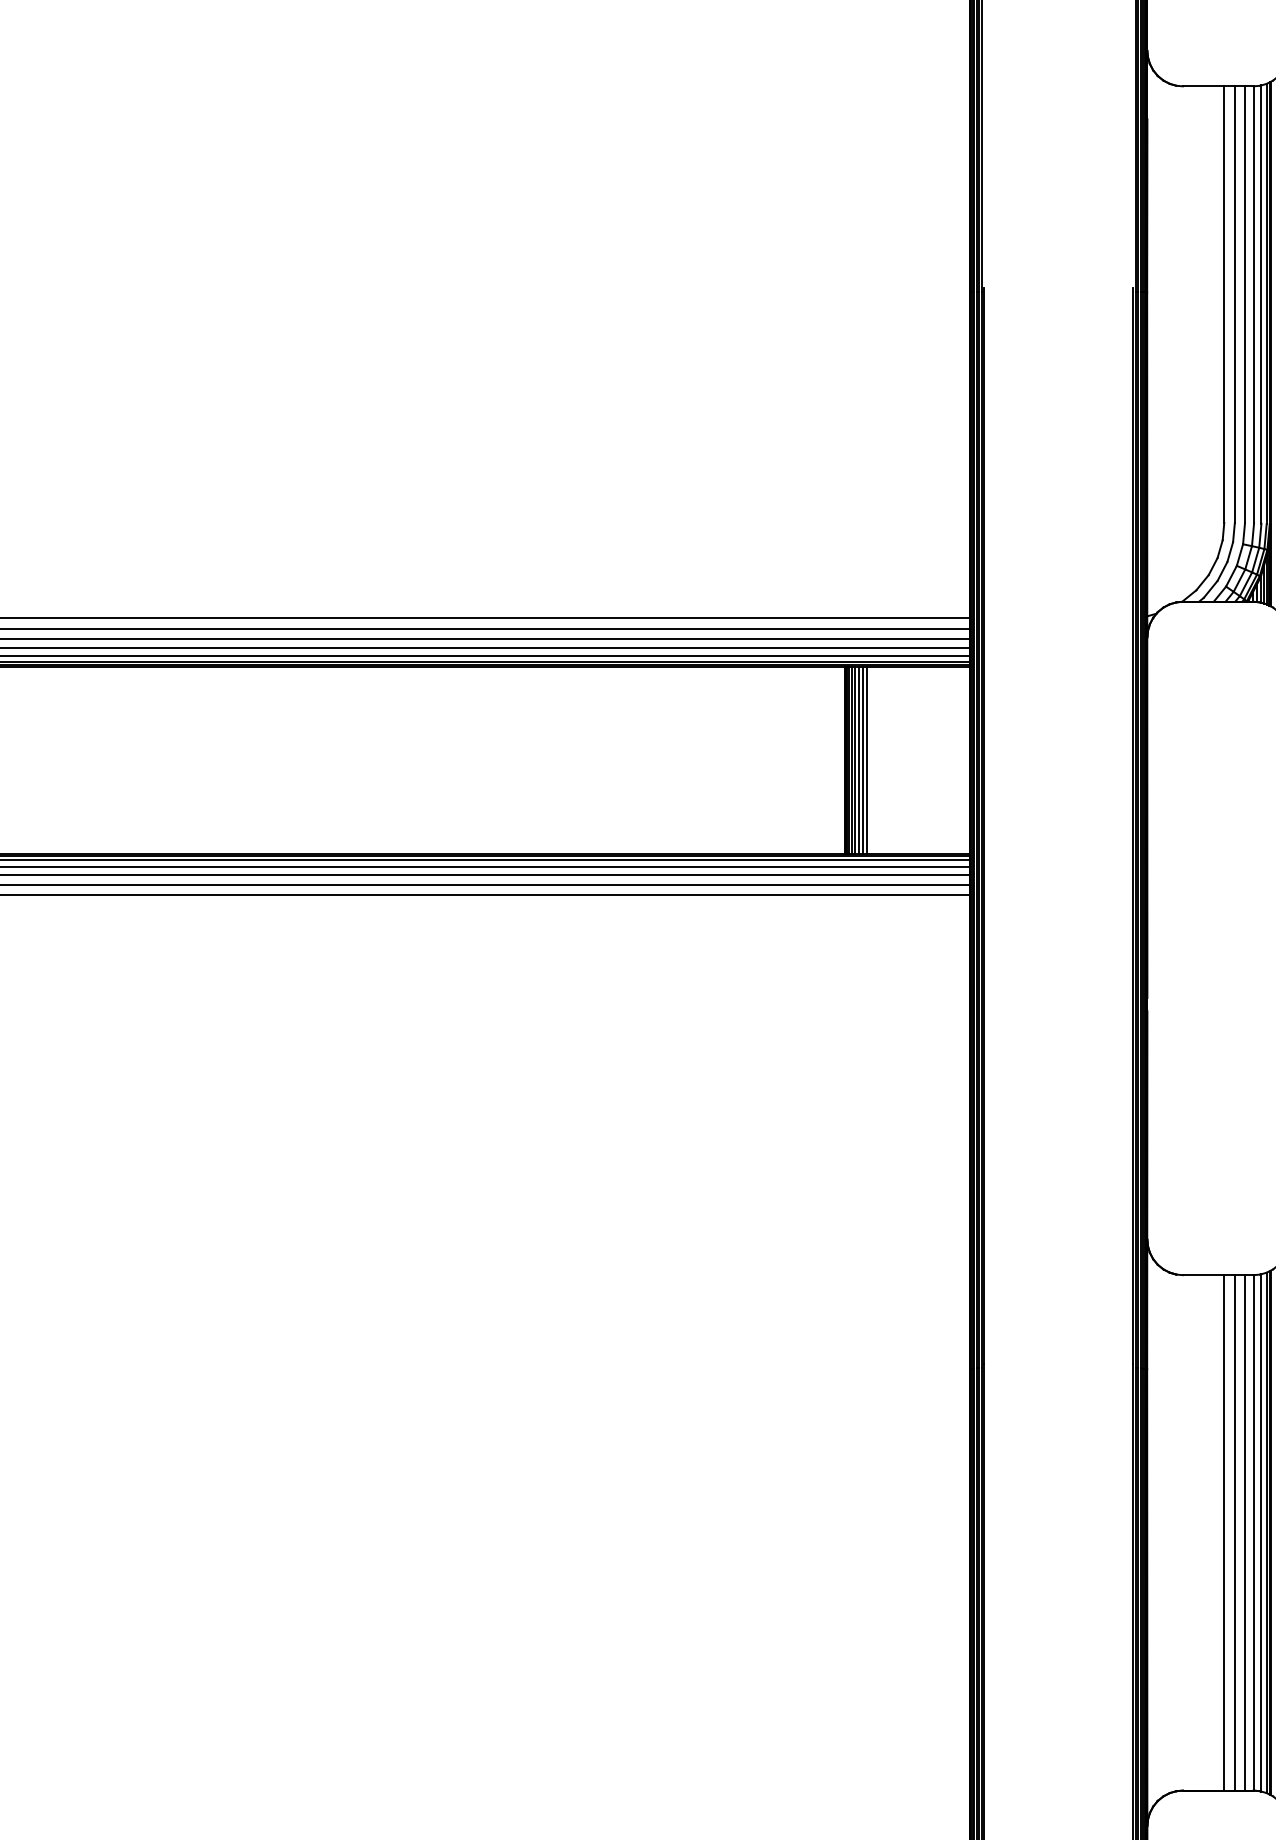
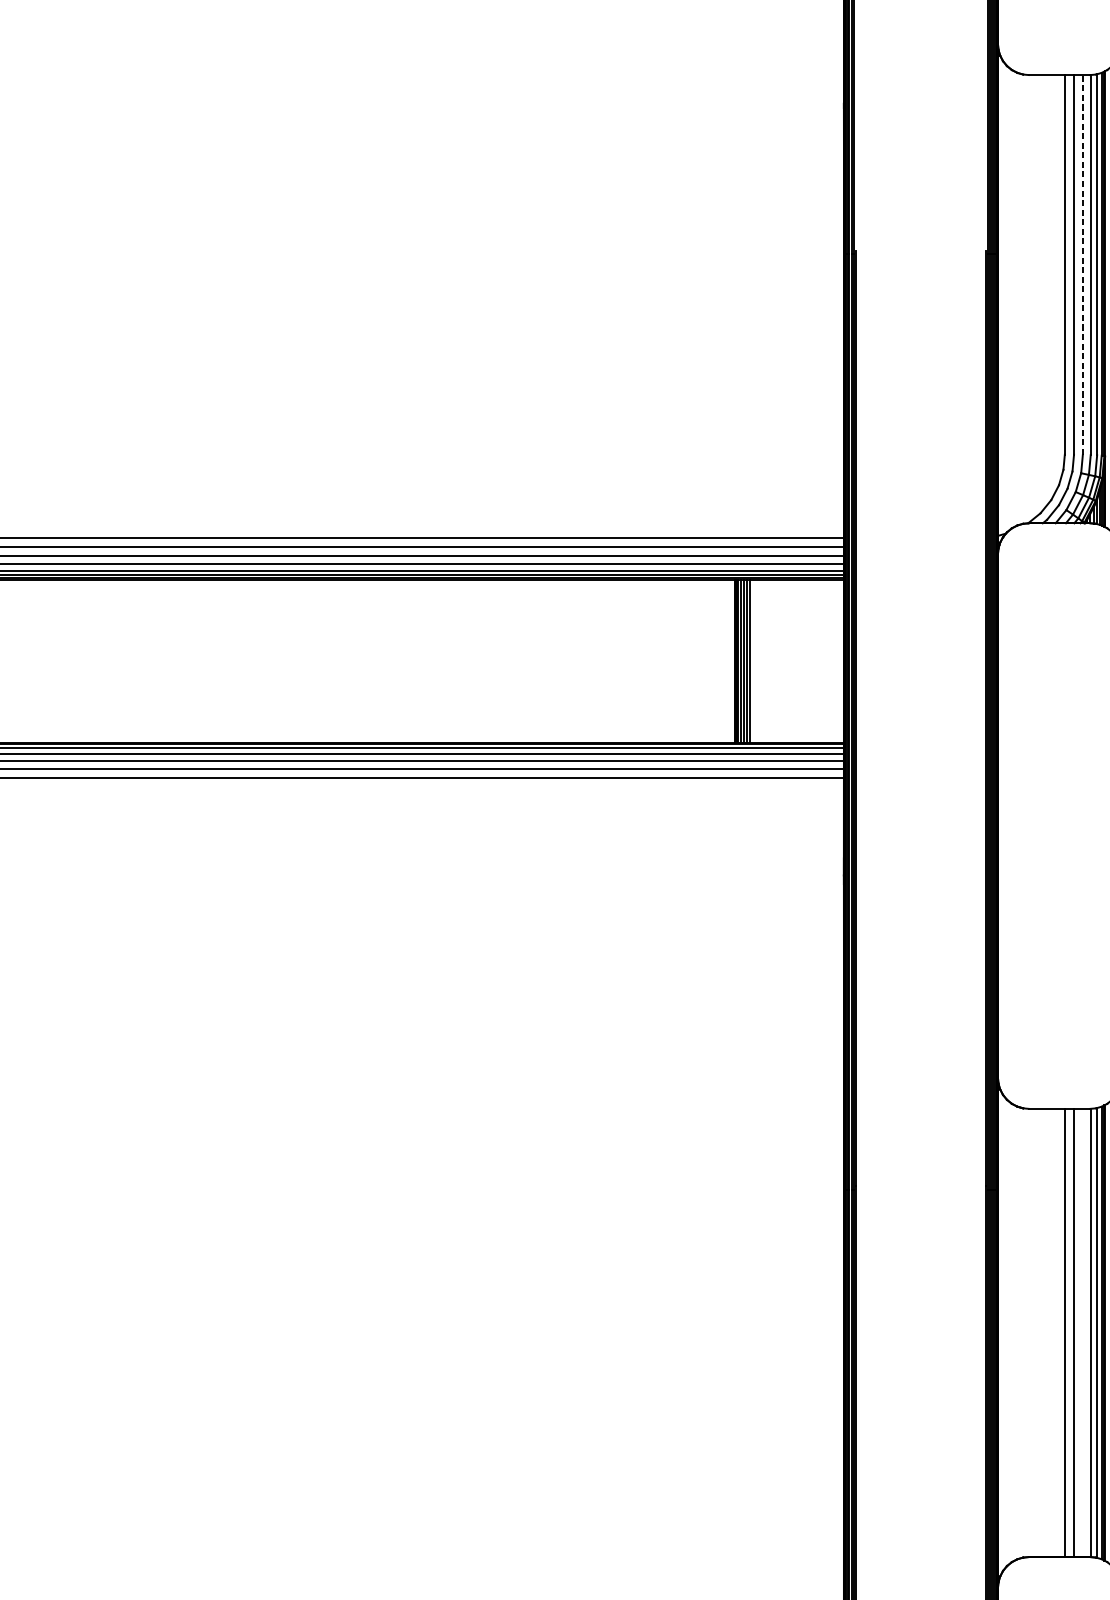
line: (1245, 304) -> (1083, 264), solid -> dashed
line: (866, 760) -> (753, 661), removed
line: (1245, 1532) -> (1083, 1332), removed

